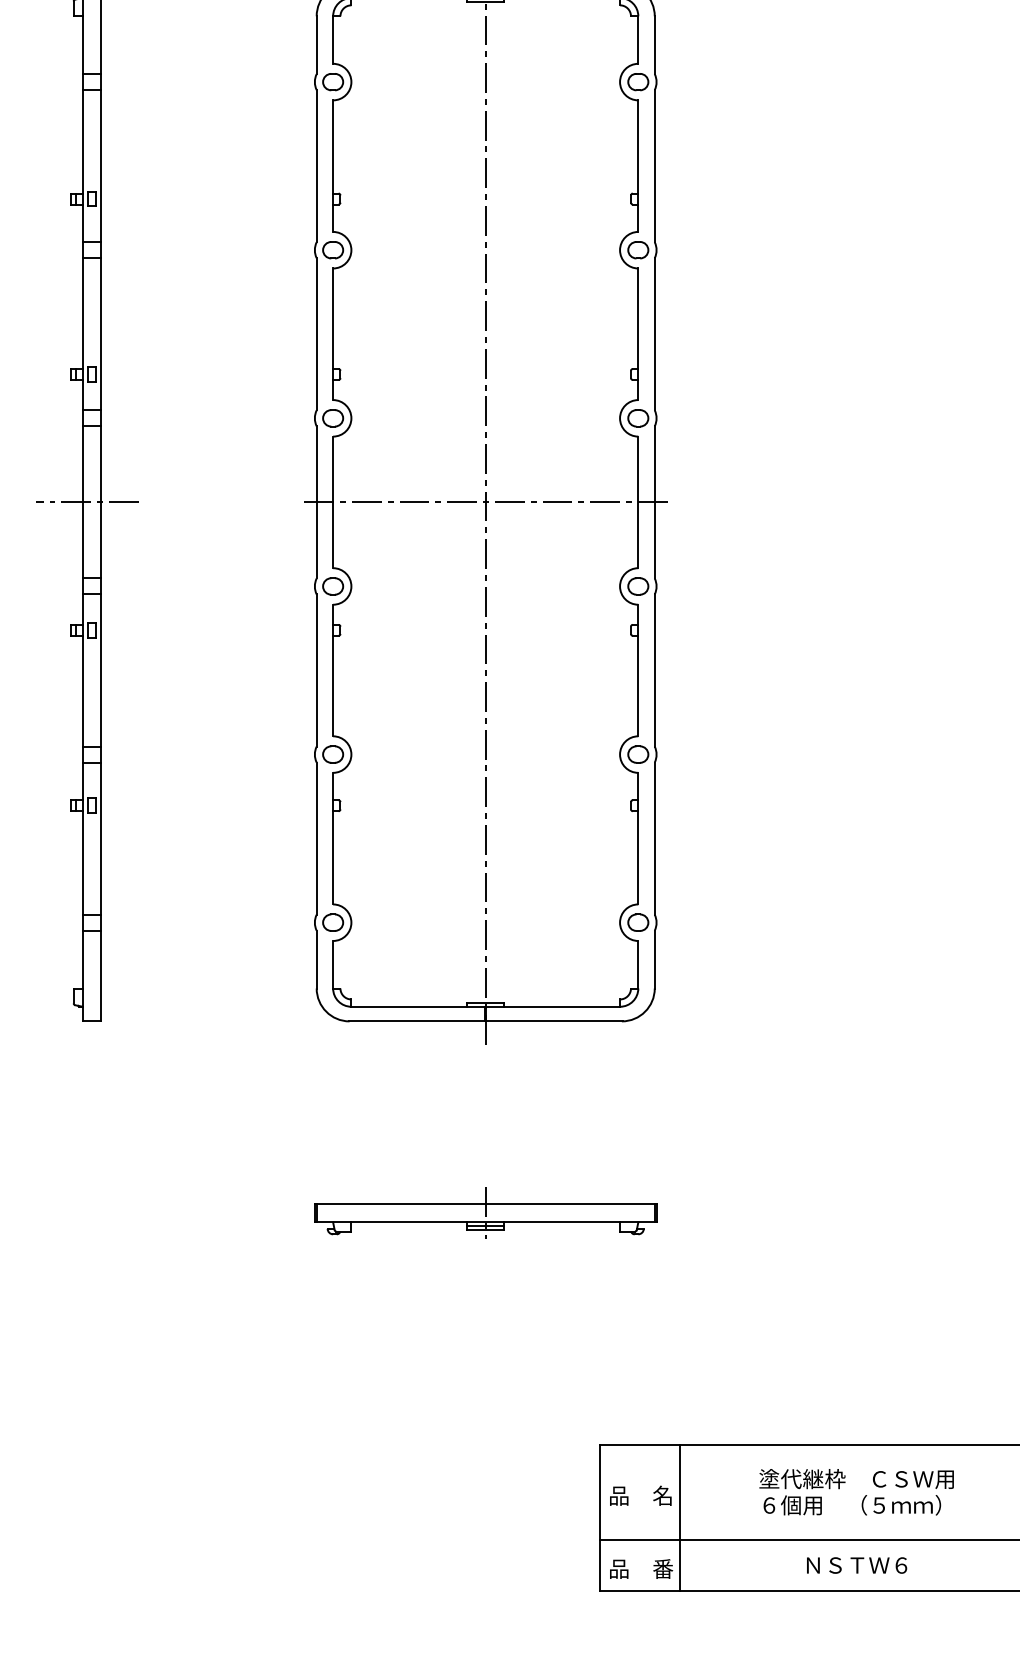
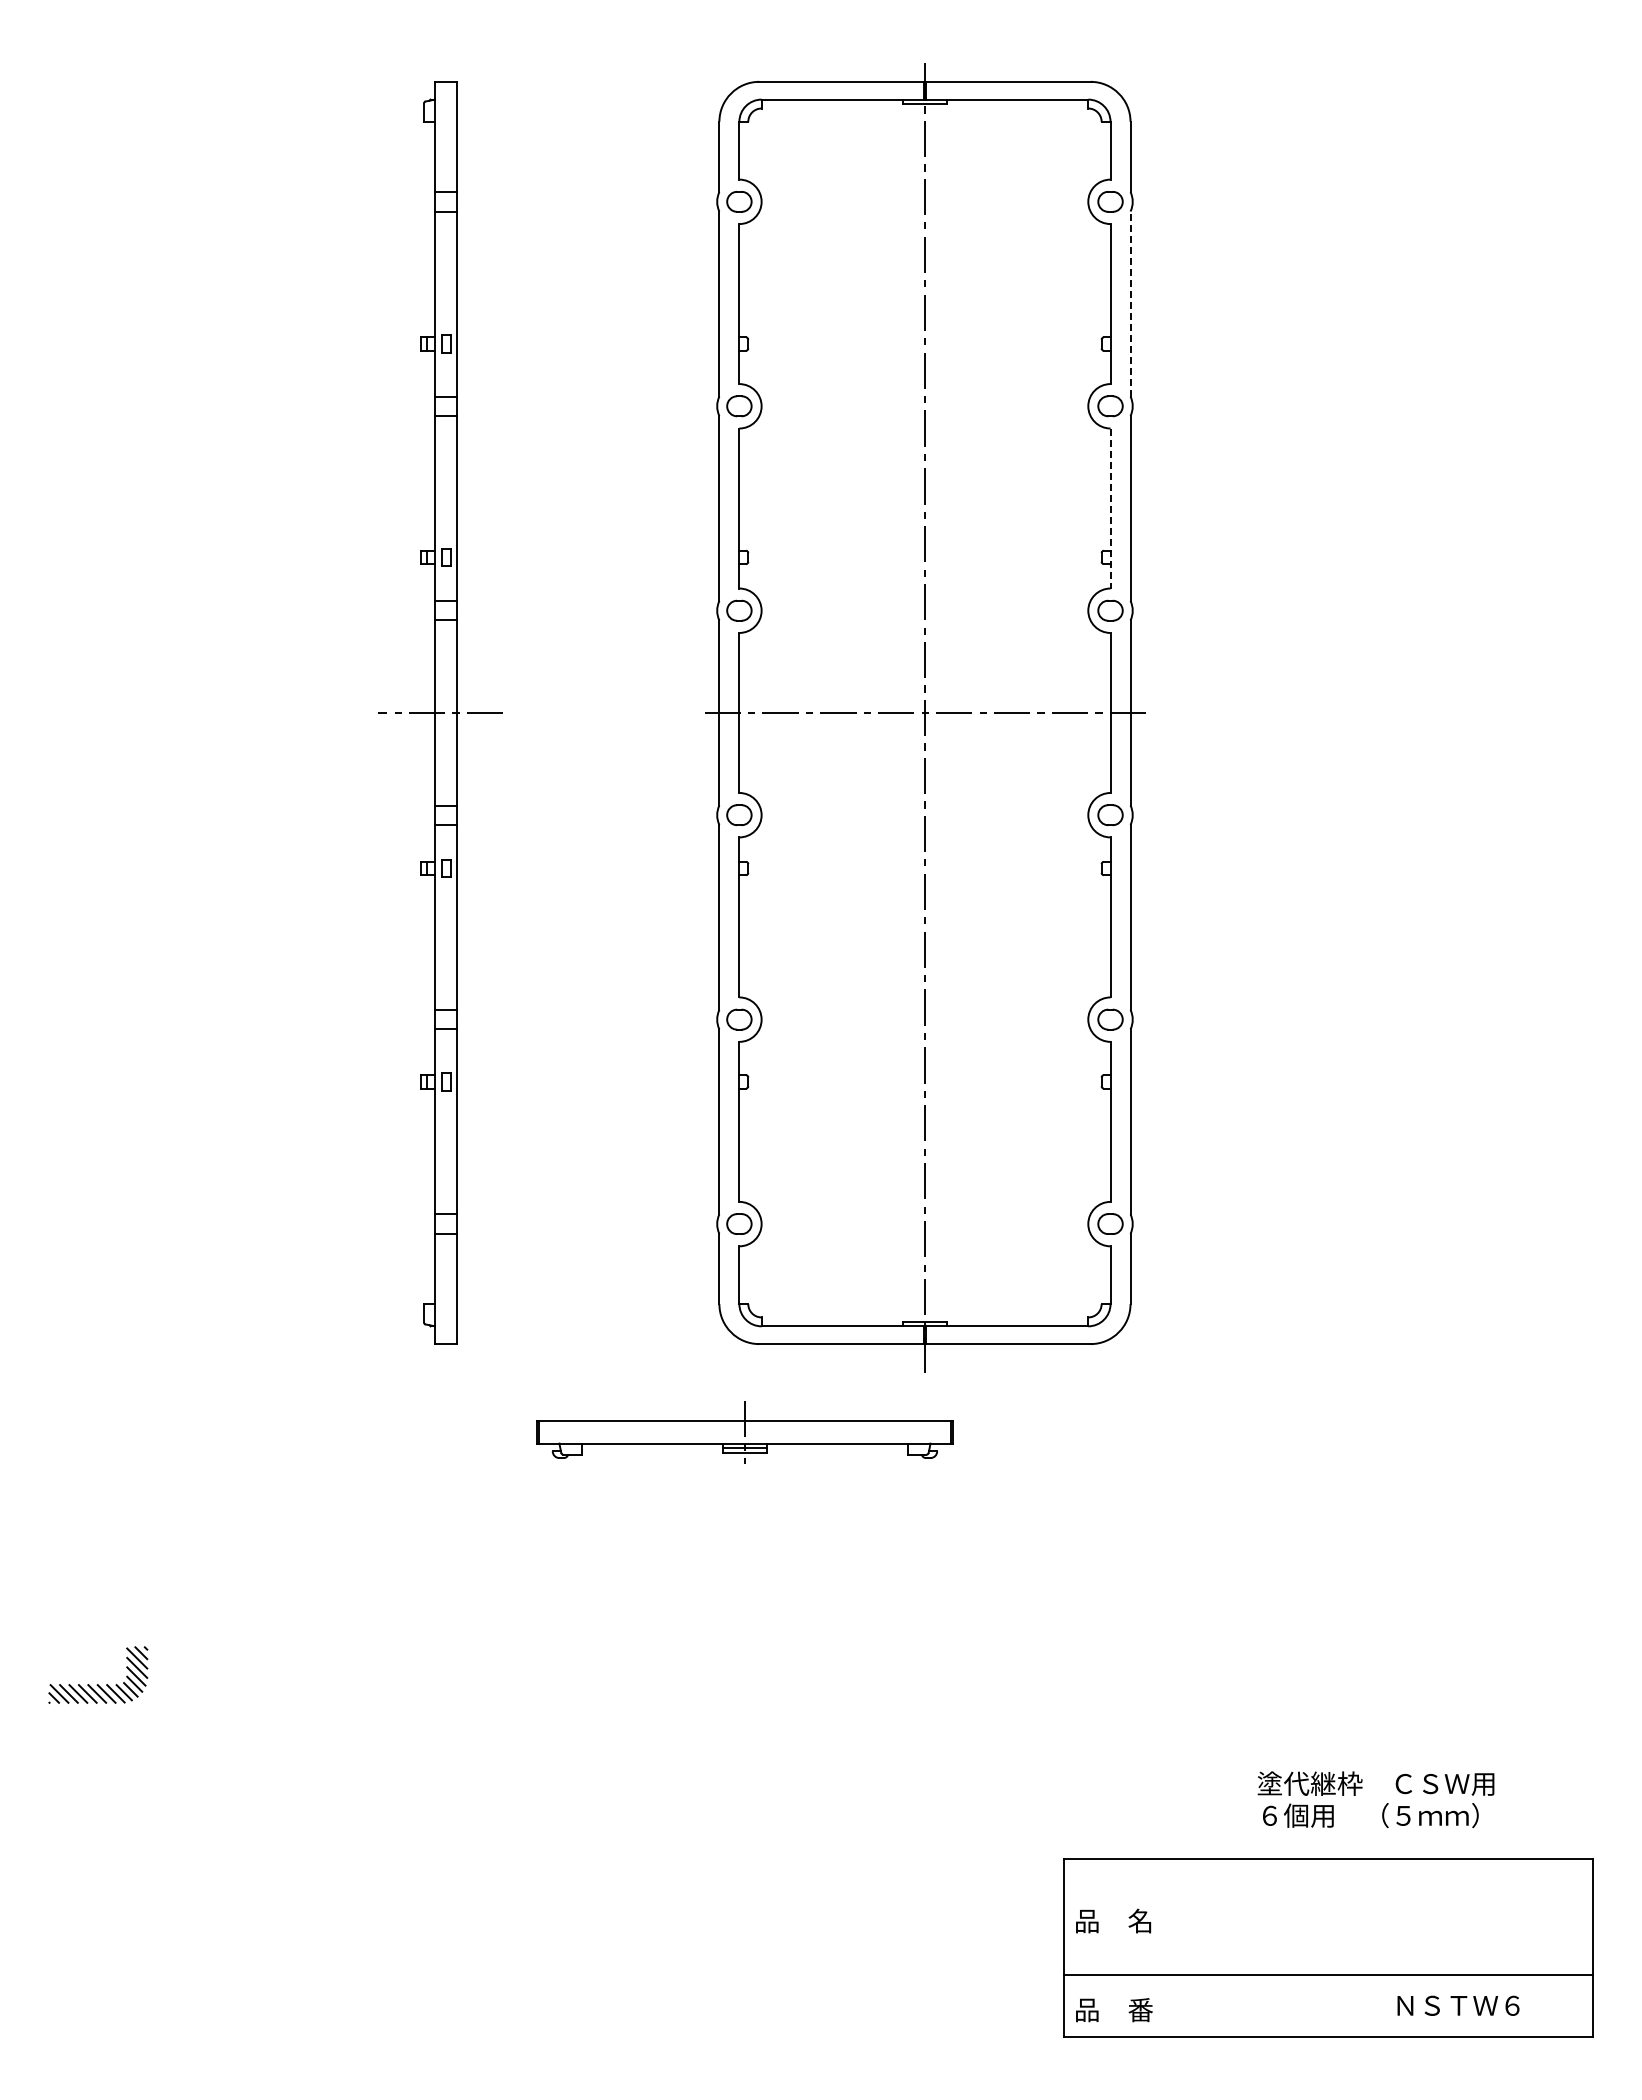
line: (654, 166) -> (1130, 304), solid -> dashed
line: (638, 335) -> (1110, 509), solid -> dashed
part: (485, 1213) -> (744, 1432), moved
text: (856, 1492) -> (1375, 1799), moved
line: (680, 1518) -> (1161, 1948), removed
text: (857, 1565) -> (1458, 2005), moved

